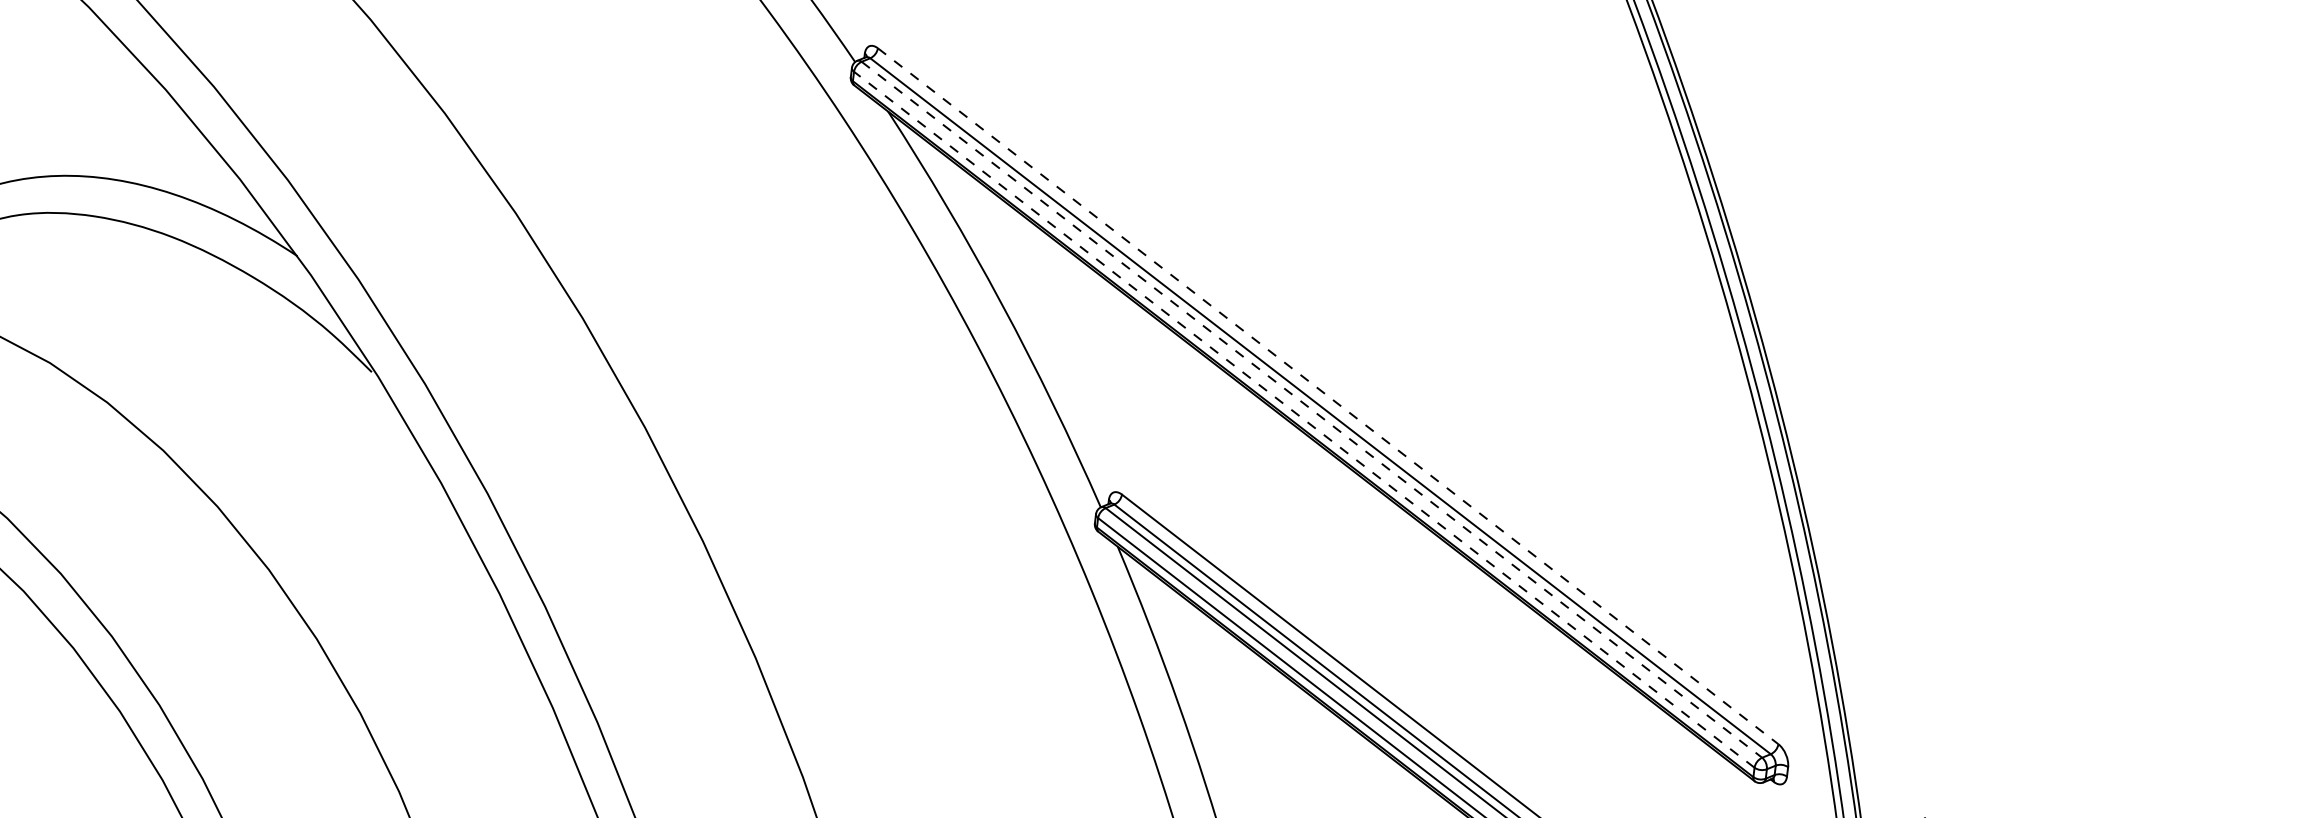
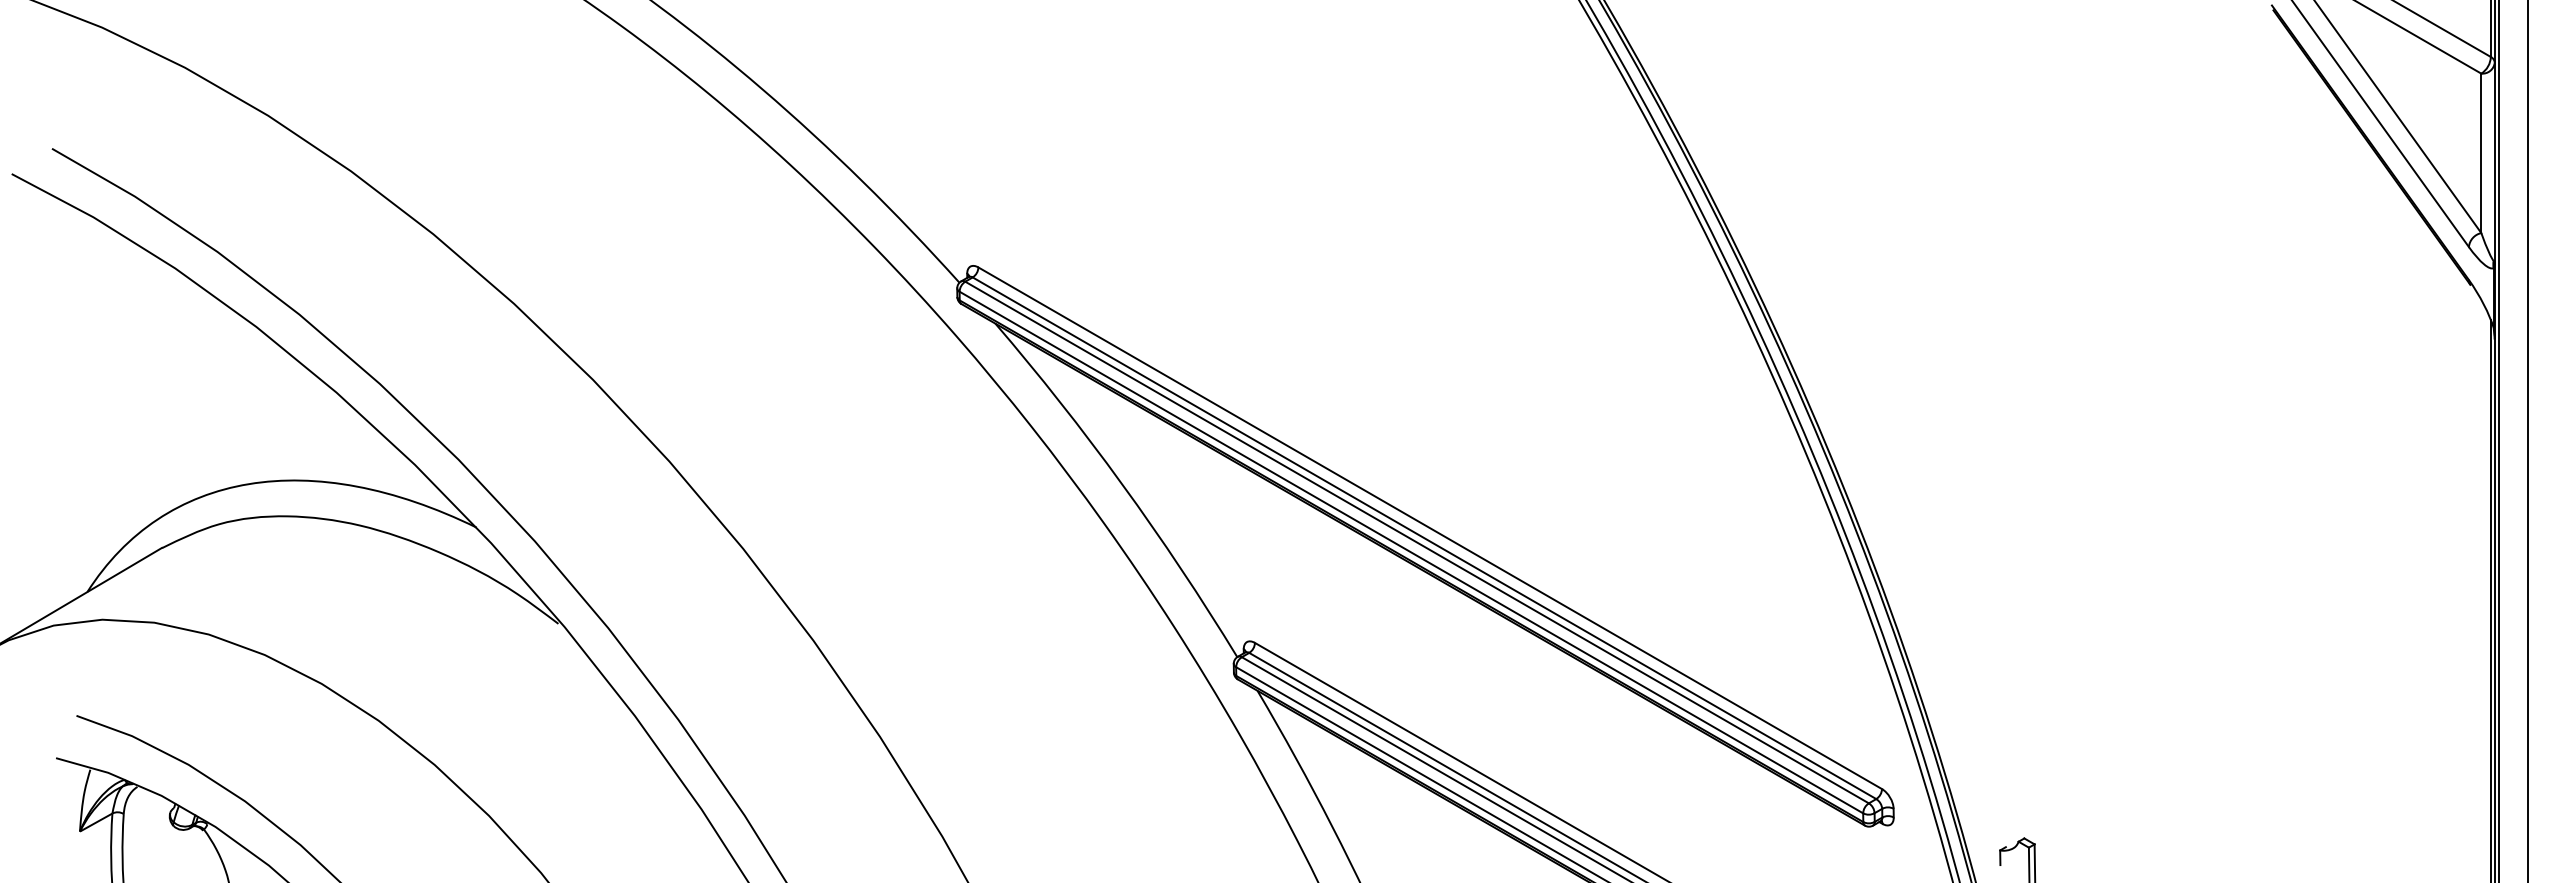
line: (1328, 396) -> (1430, 528), dashed -> solid
line: (1312, 409) -> (1417, 542), dashed -> solid
line: (1304, 419) -> (1411, 552), dashed -> solid

